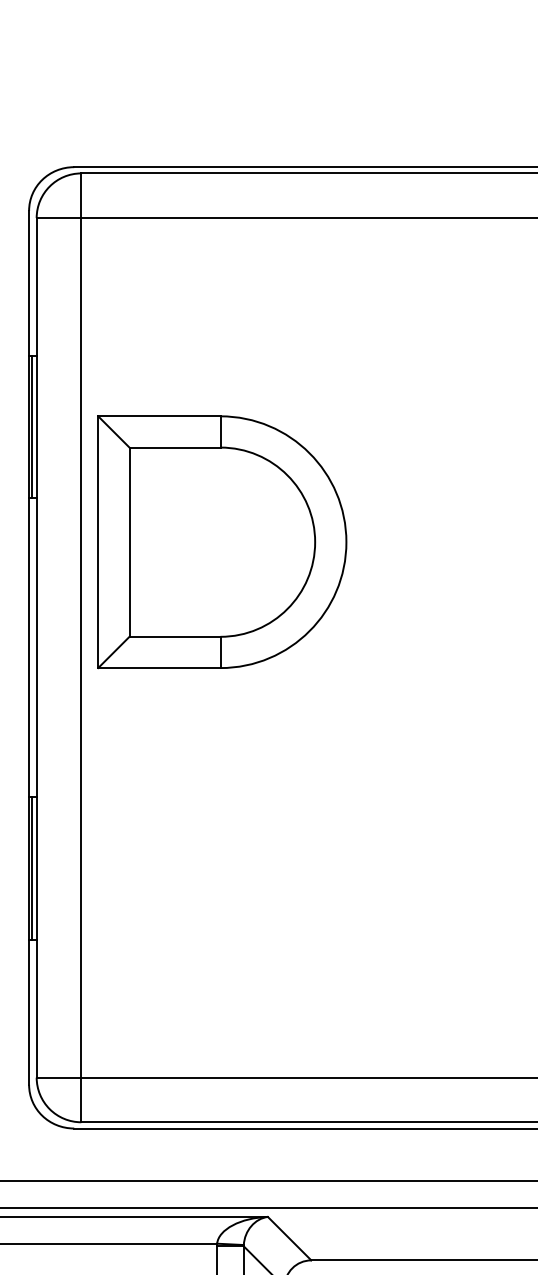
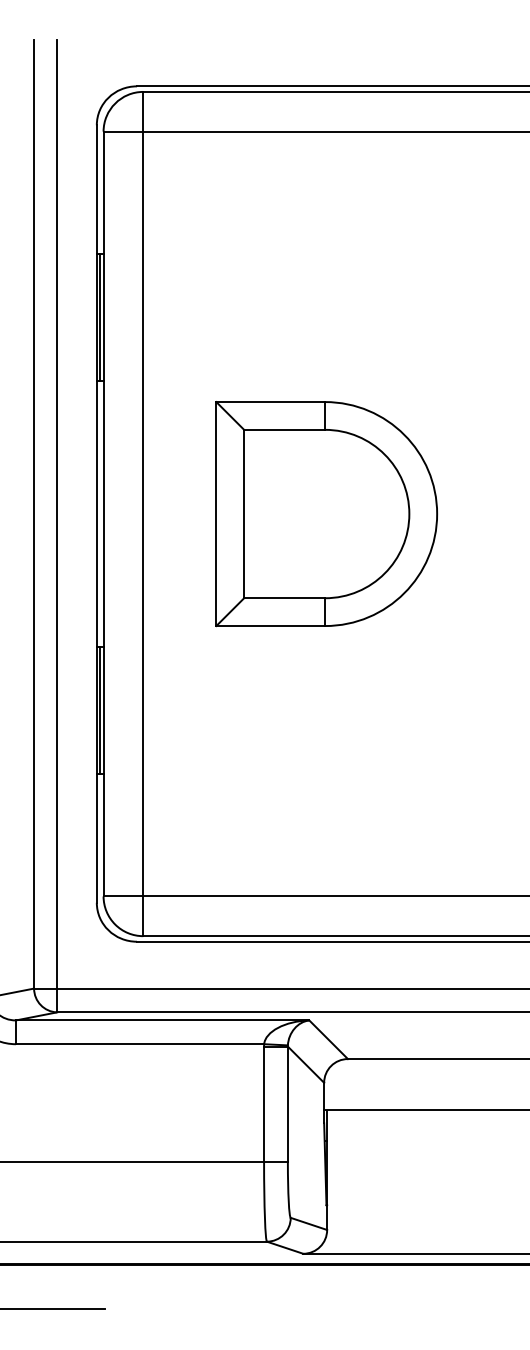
part: (222, 542) -> (326, 514), moved

